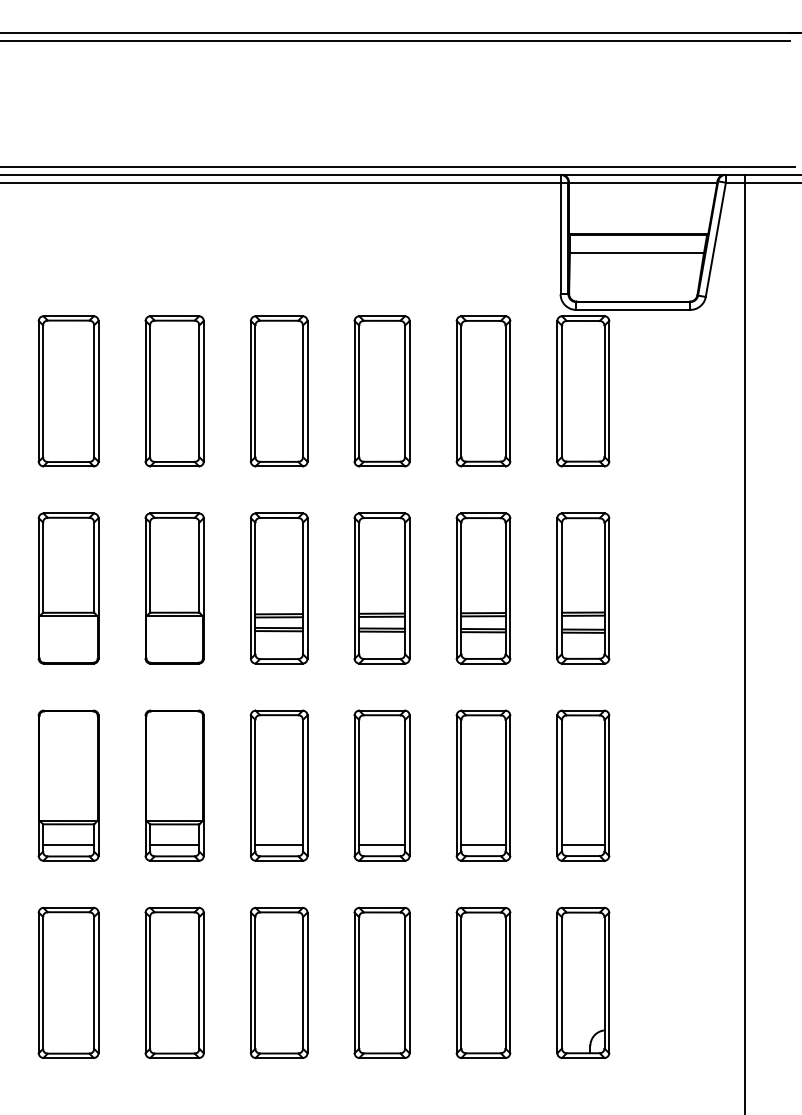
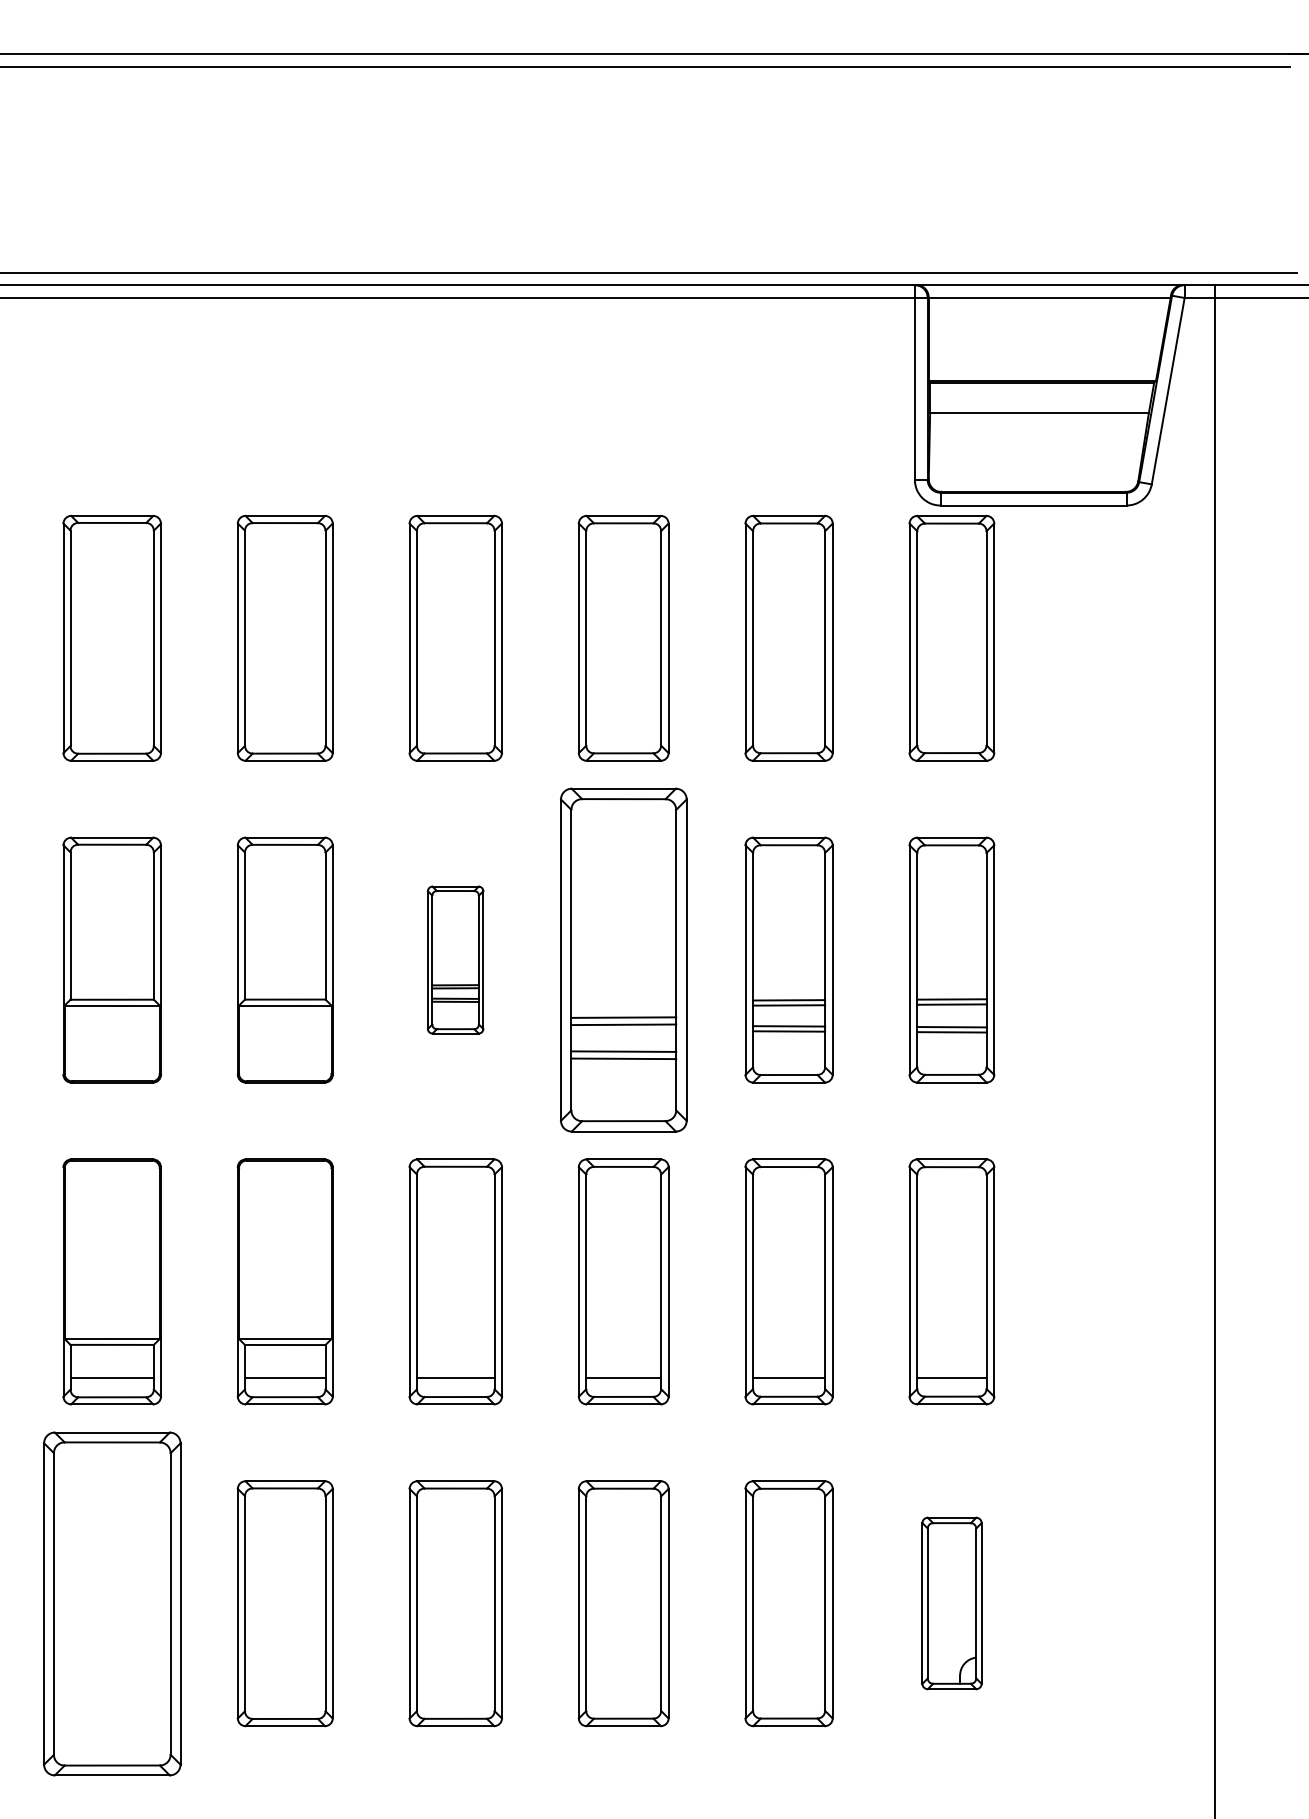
part: (278, 588) -> (454, 960), size x0.6
part: (381, 588) -> (622, 960), size x1.4
part: (68, 982) -> (111, 1602), size x1.4
part: (583, 982) -> (952, 1602), size x0.7

